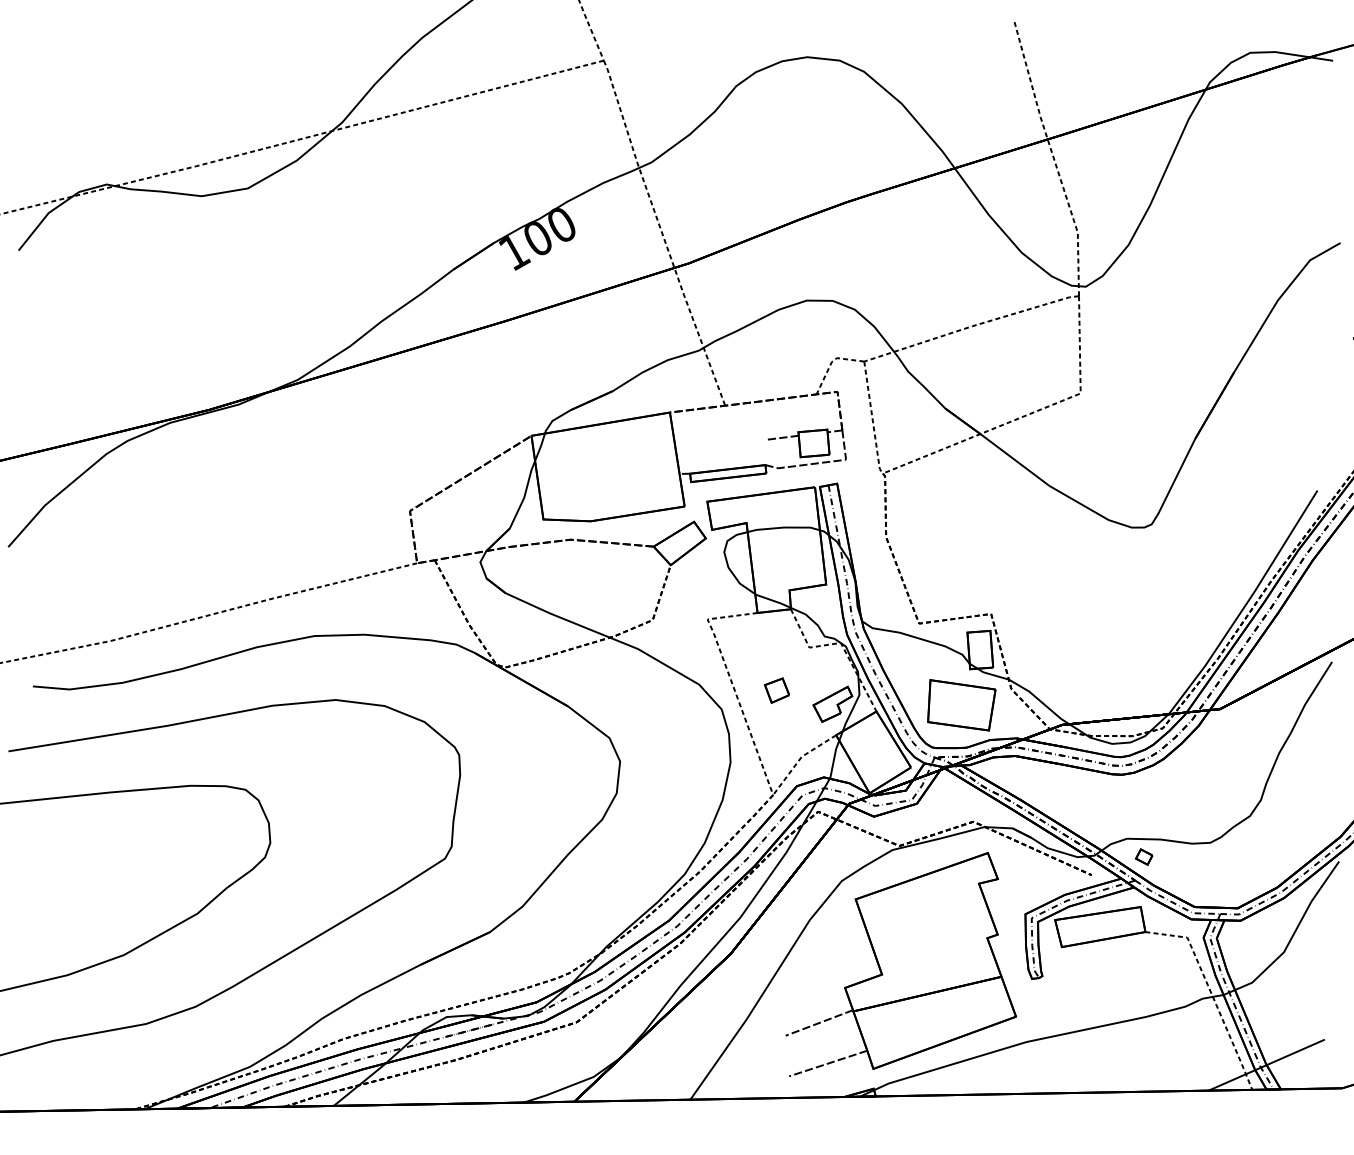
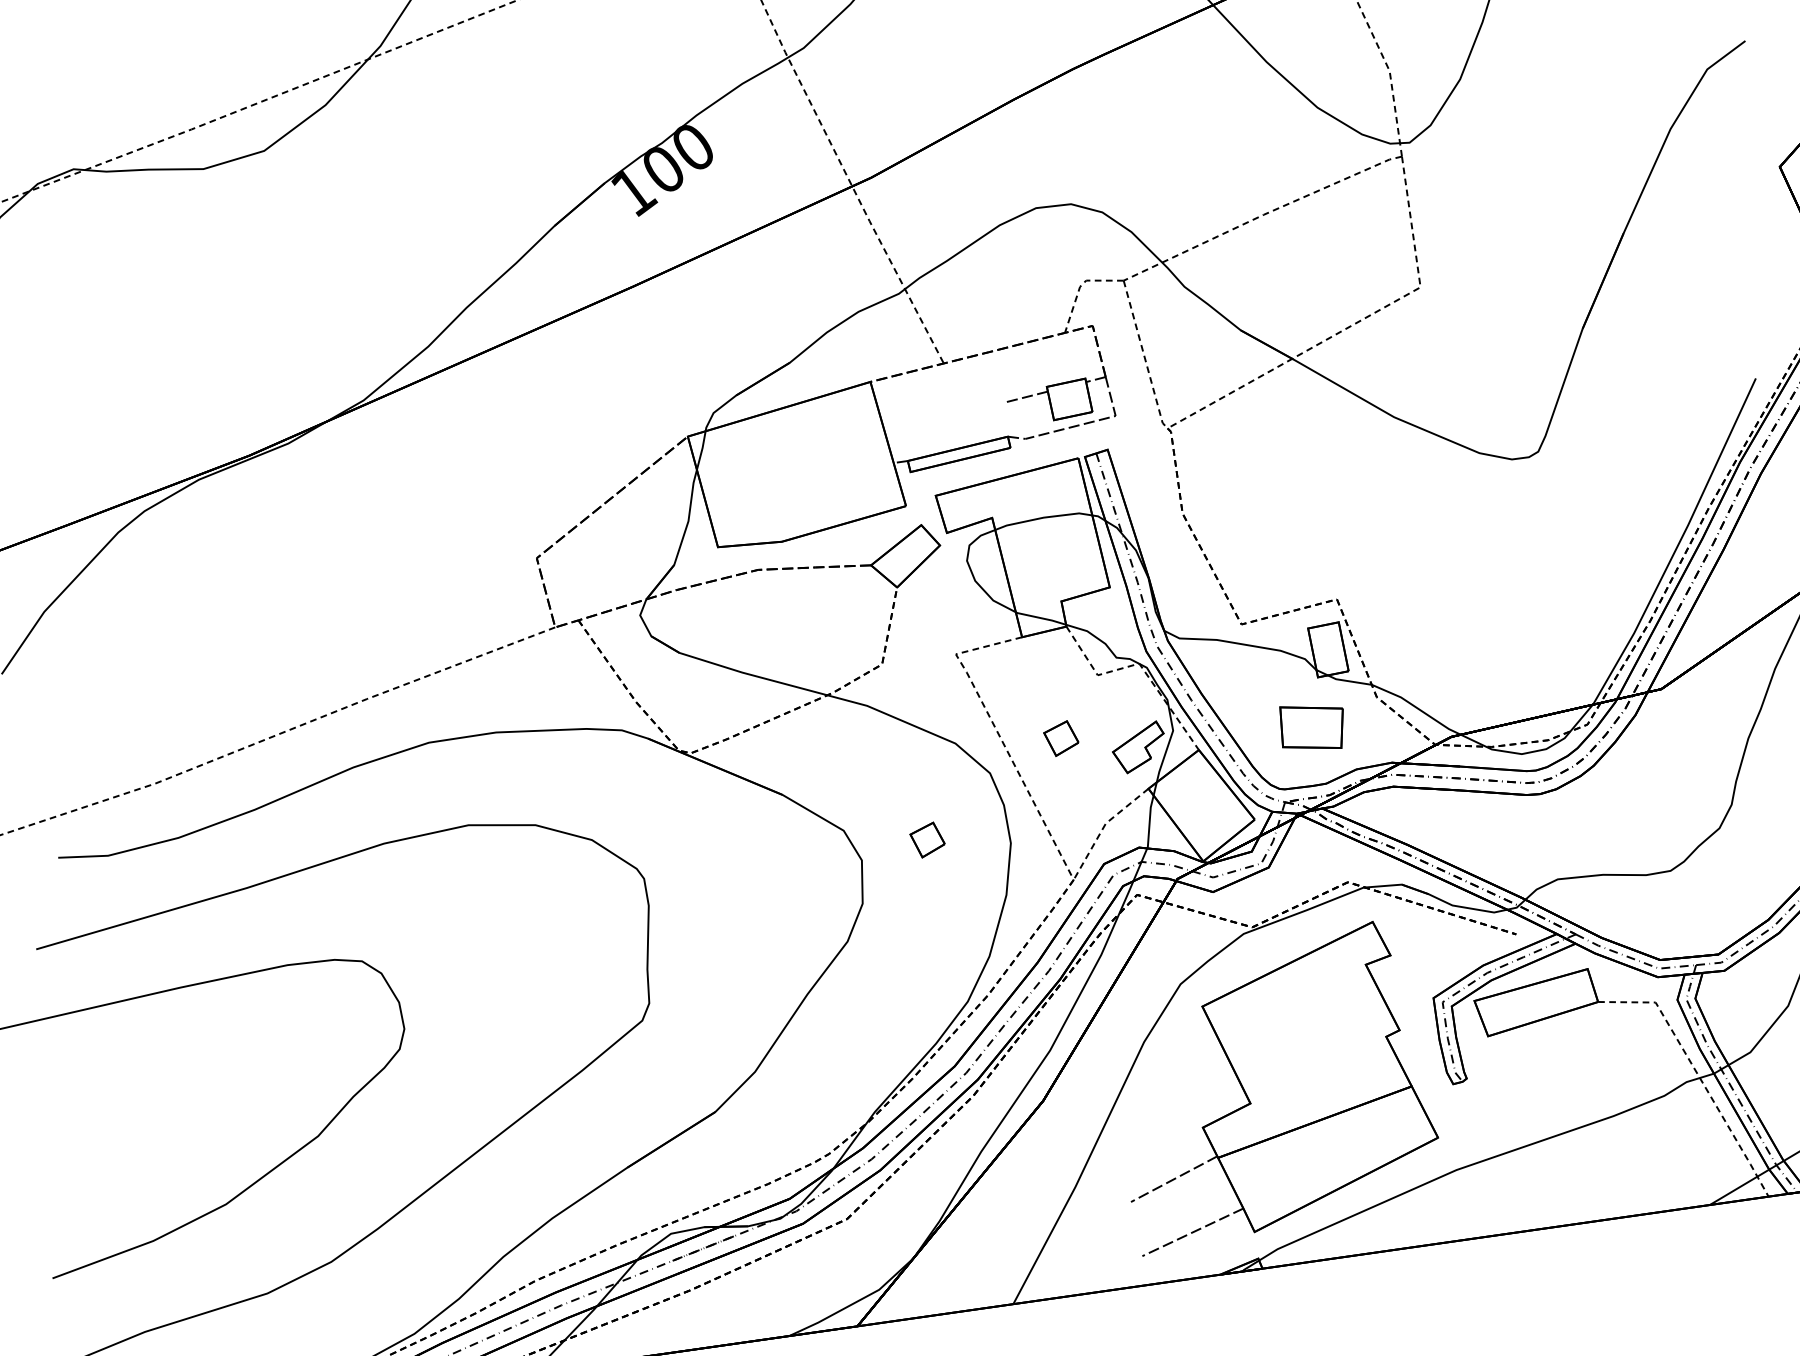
part: (961, 705) -> (1312, 727), size x0.7
part: (669, 752) -> (926, 839), added
part: (1144, 856) -> (1584, 900), removed

